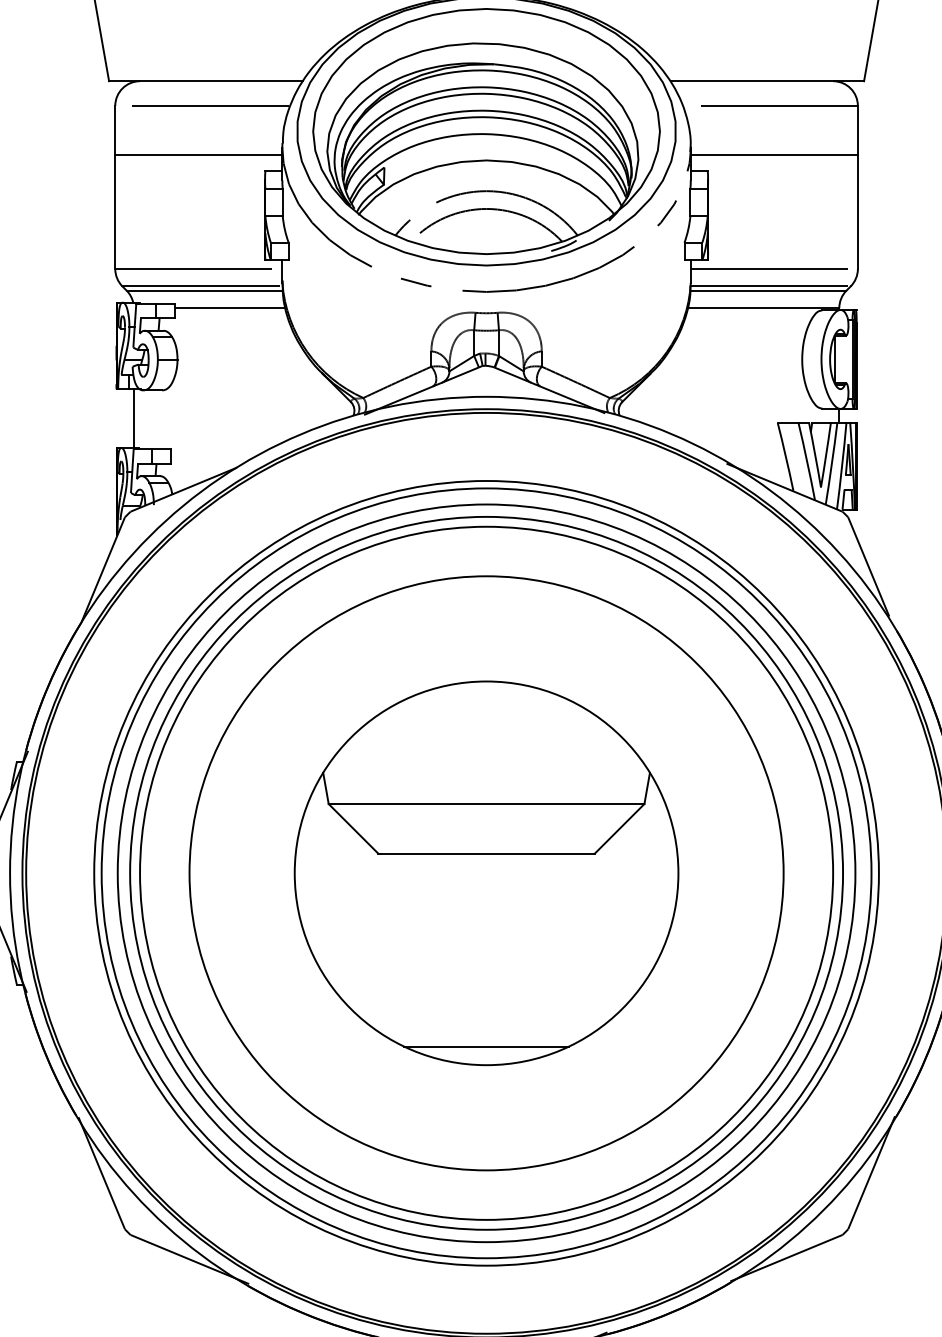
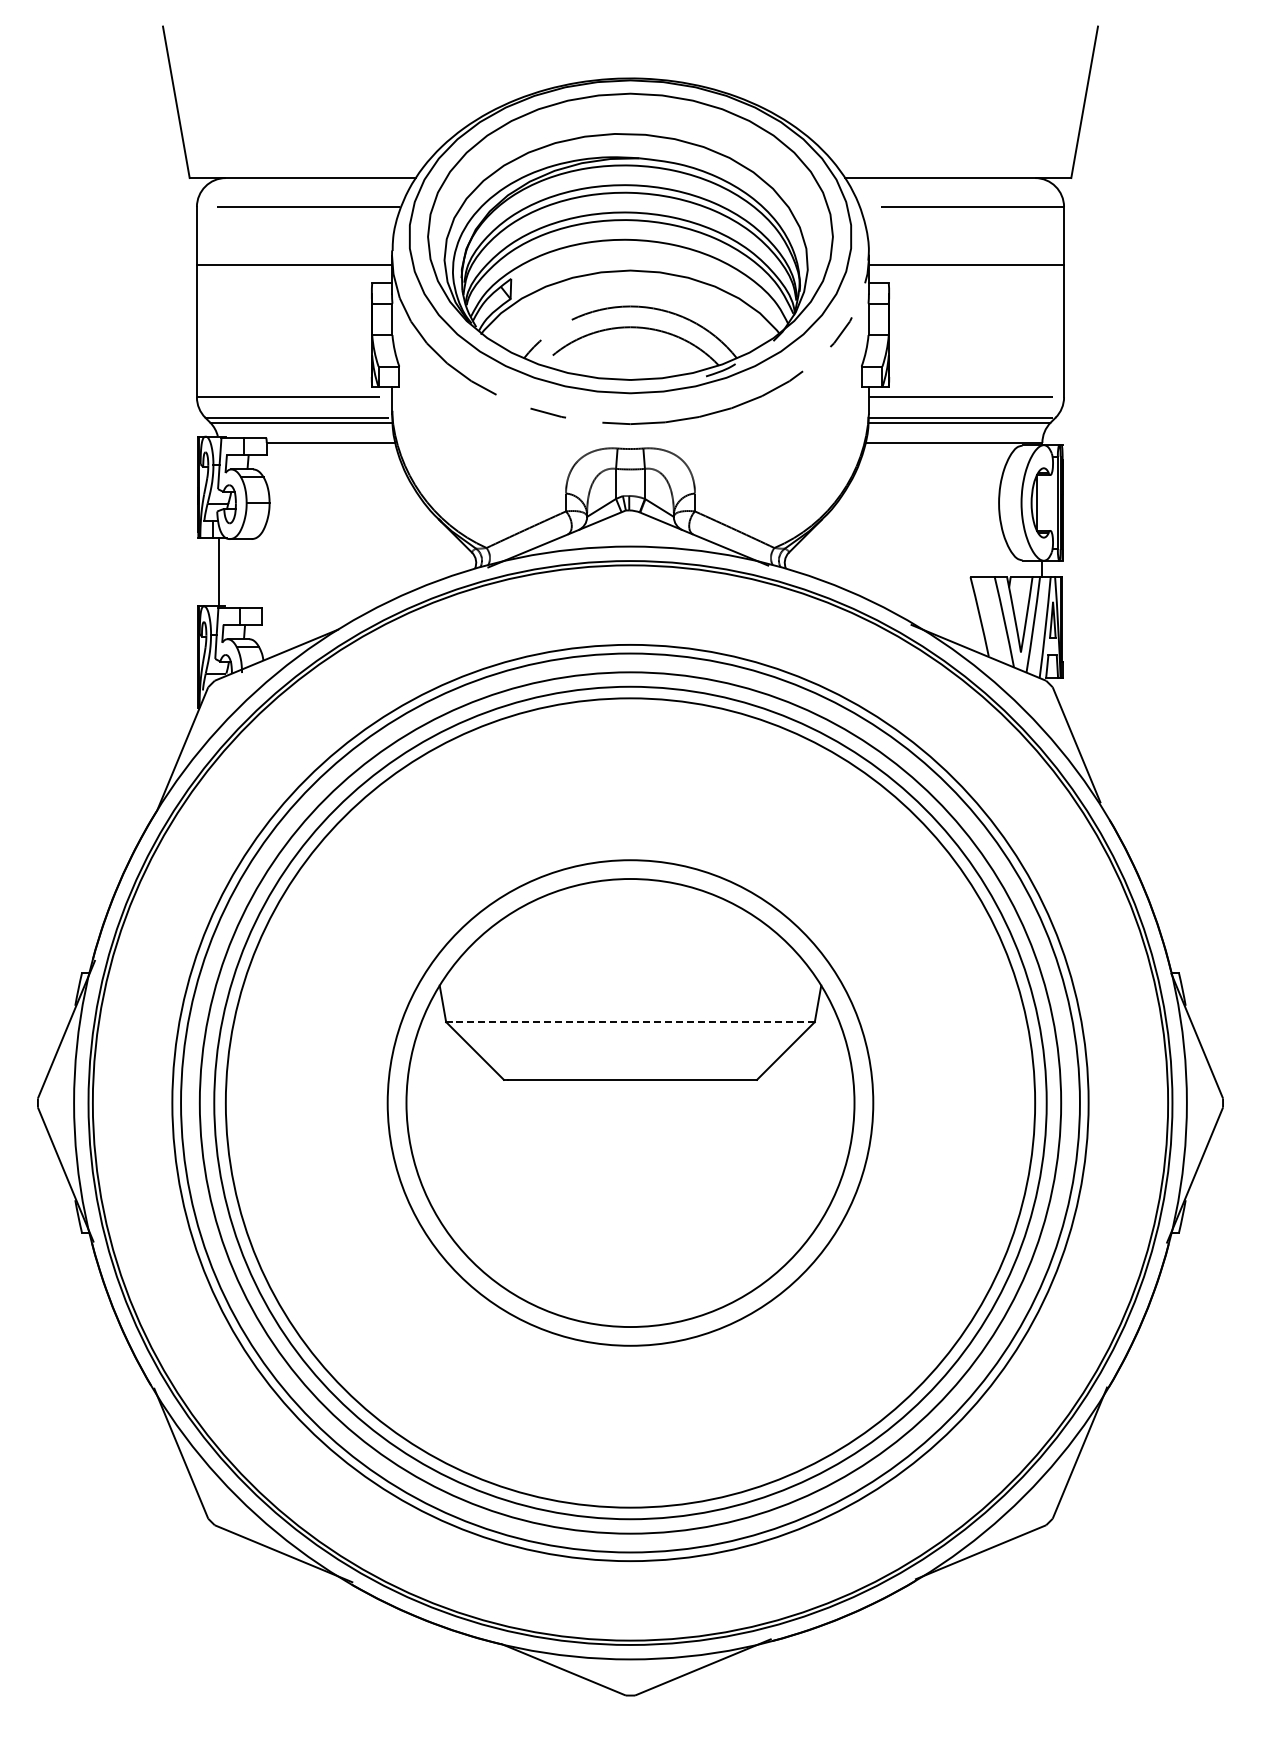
line: (489, 804) -> (633, 1022), solid -> dashed
circle: (486, 872) -> (630, 1102), size x0.7
line: (486, 1046) -> (630, 1305), removed

